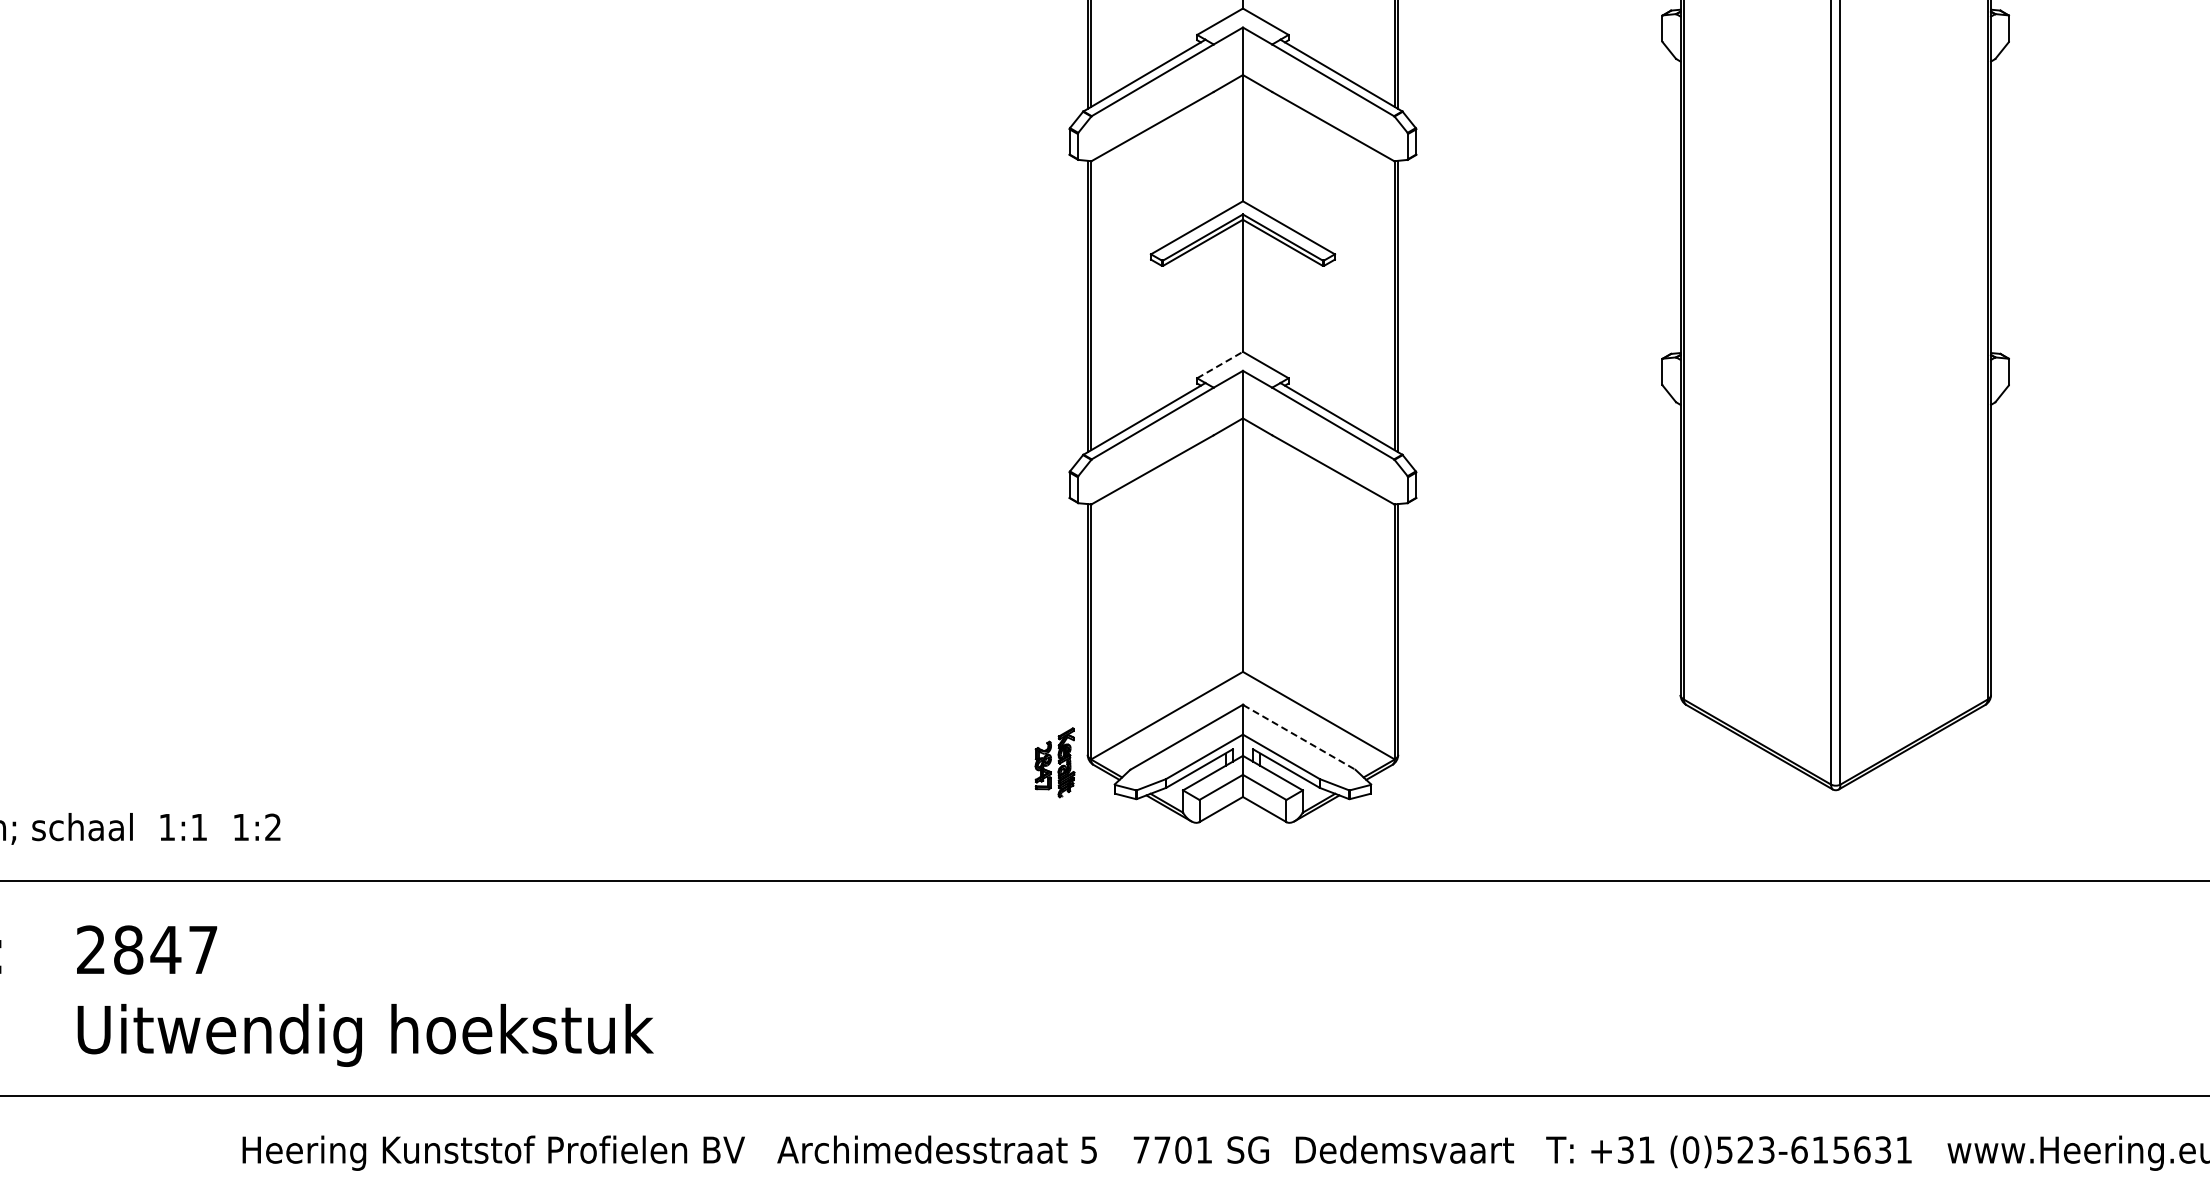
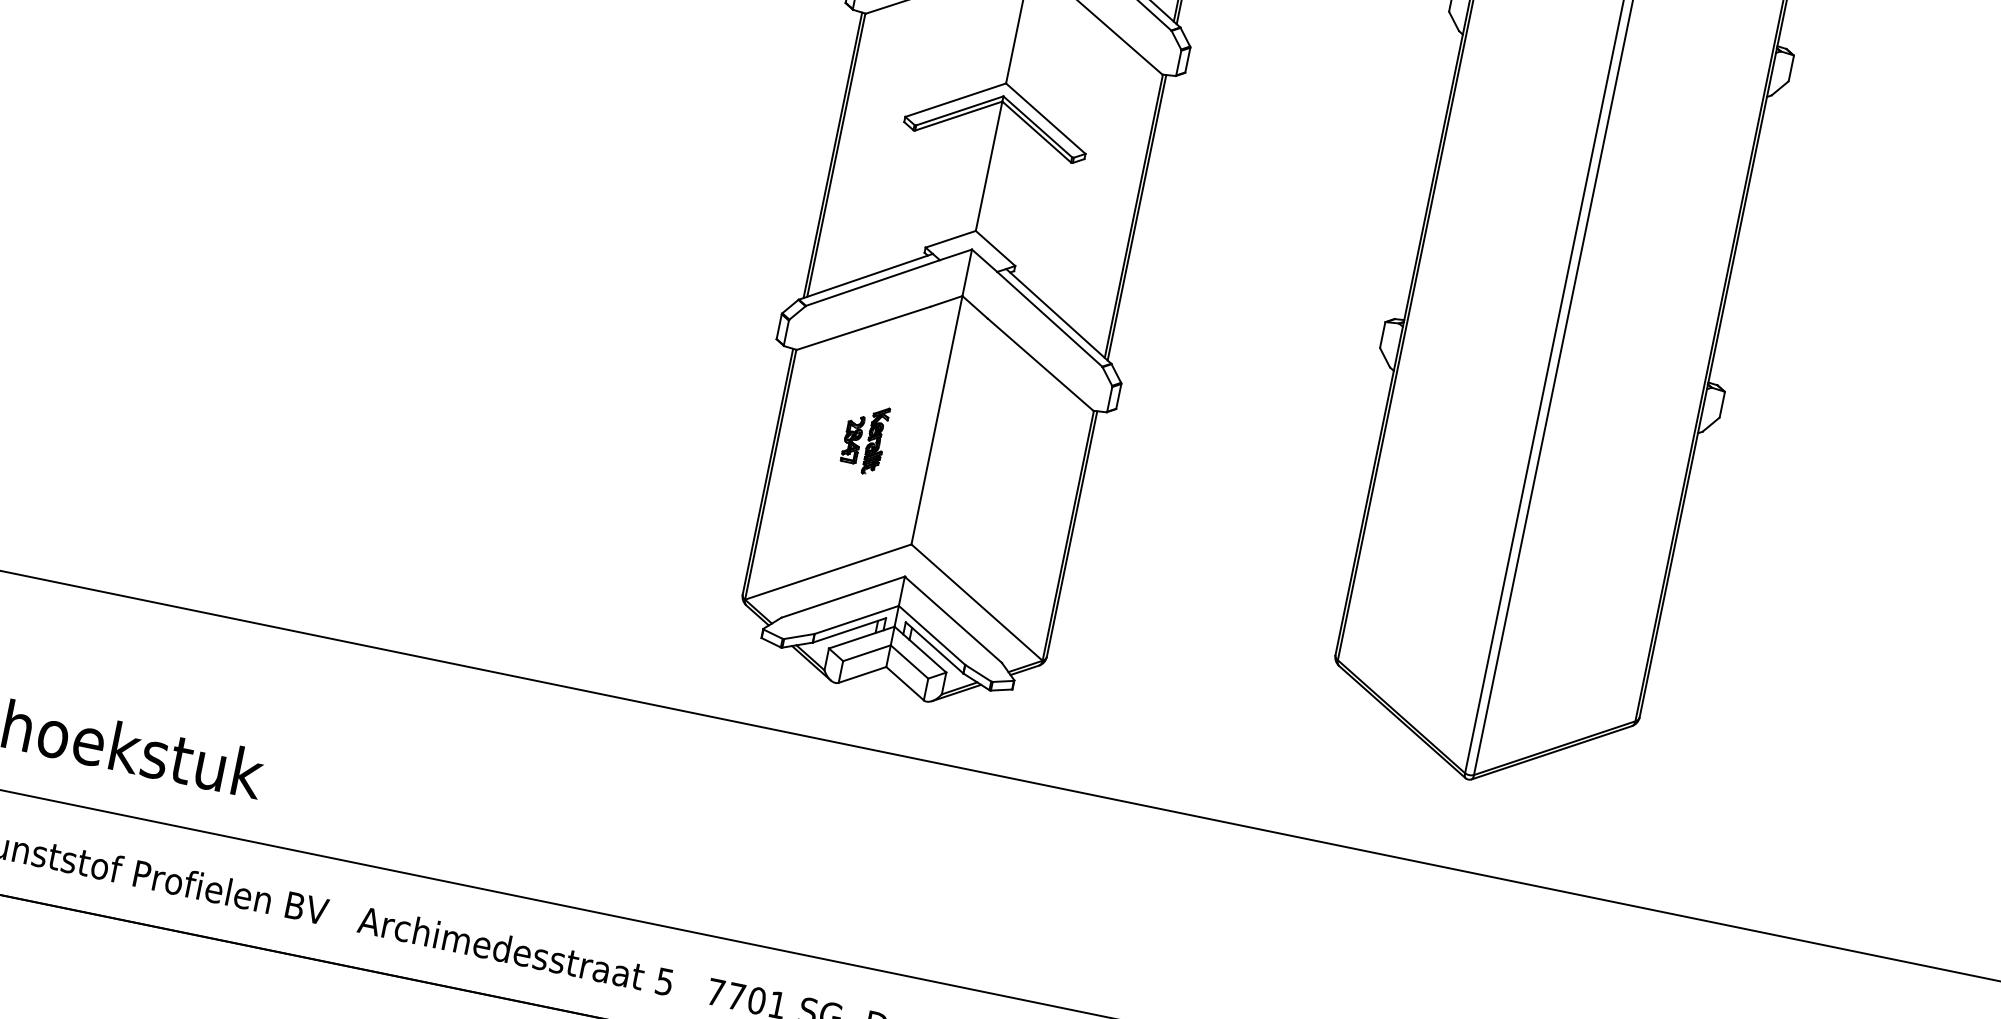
line: (1220, 364) -> (951, 238), dashed -> solid
line: (1299, 737) -> (953, 620), dashed -> solid
part: (1054, 762) -> (864, 438), moved

